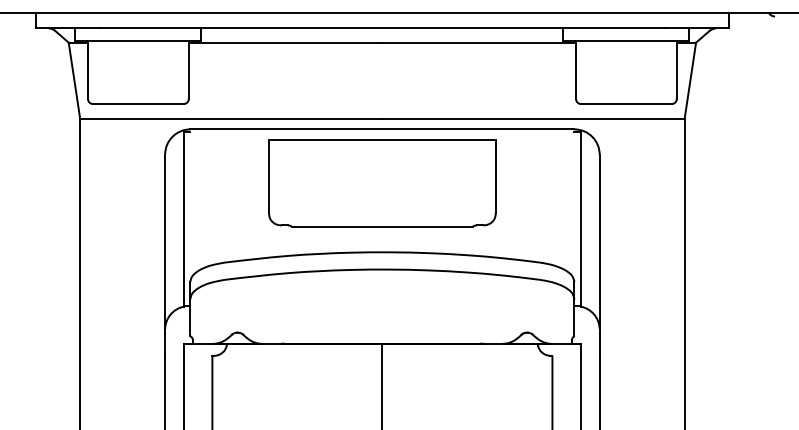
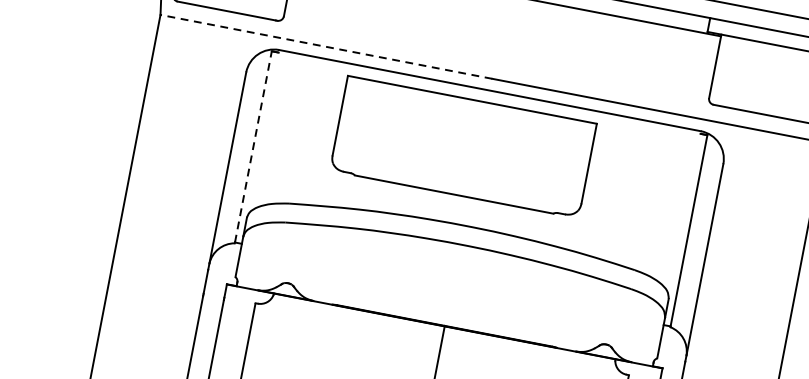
line: (230, 118) -> (325, 46), solid -> dashed
part: (382, 183) -> (463, 147), moved
line: (184, 218) -> (253, 146), solid -> dashed

